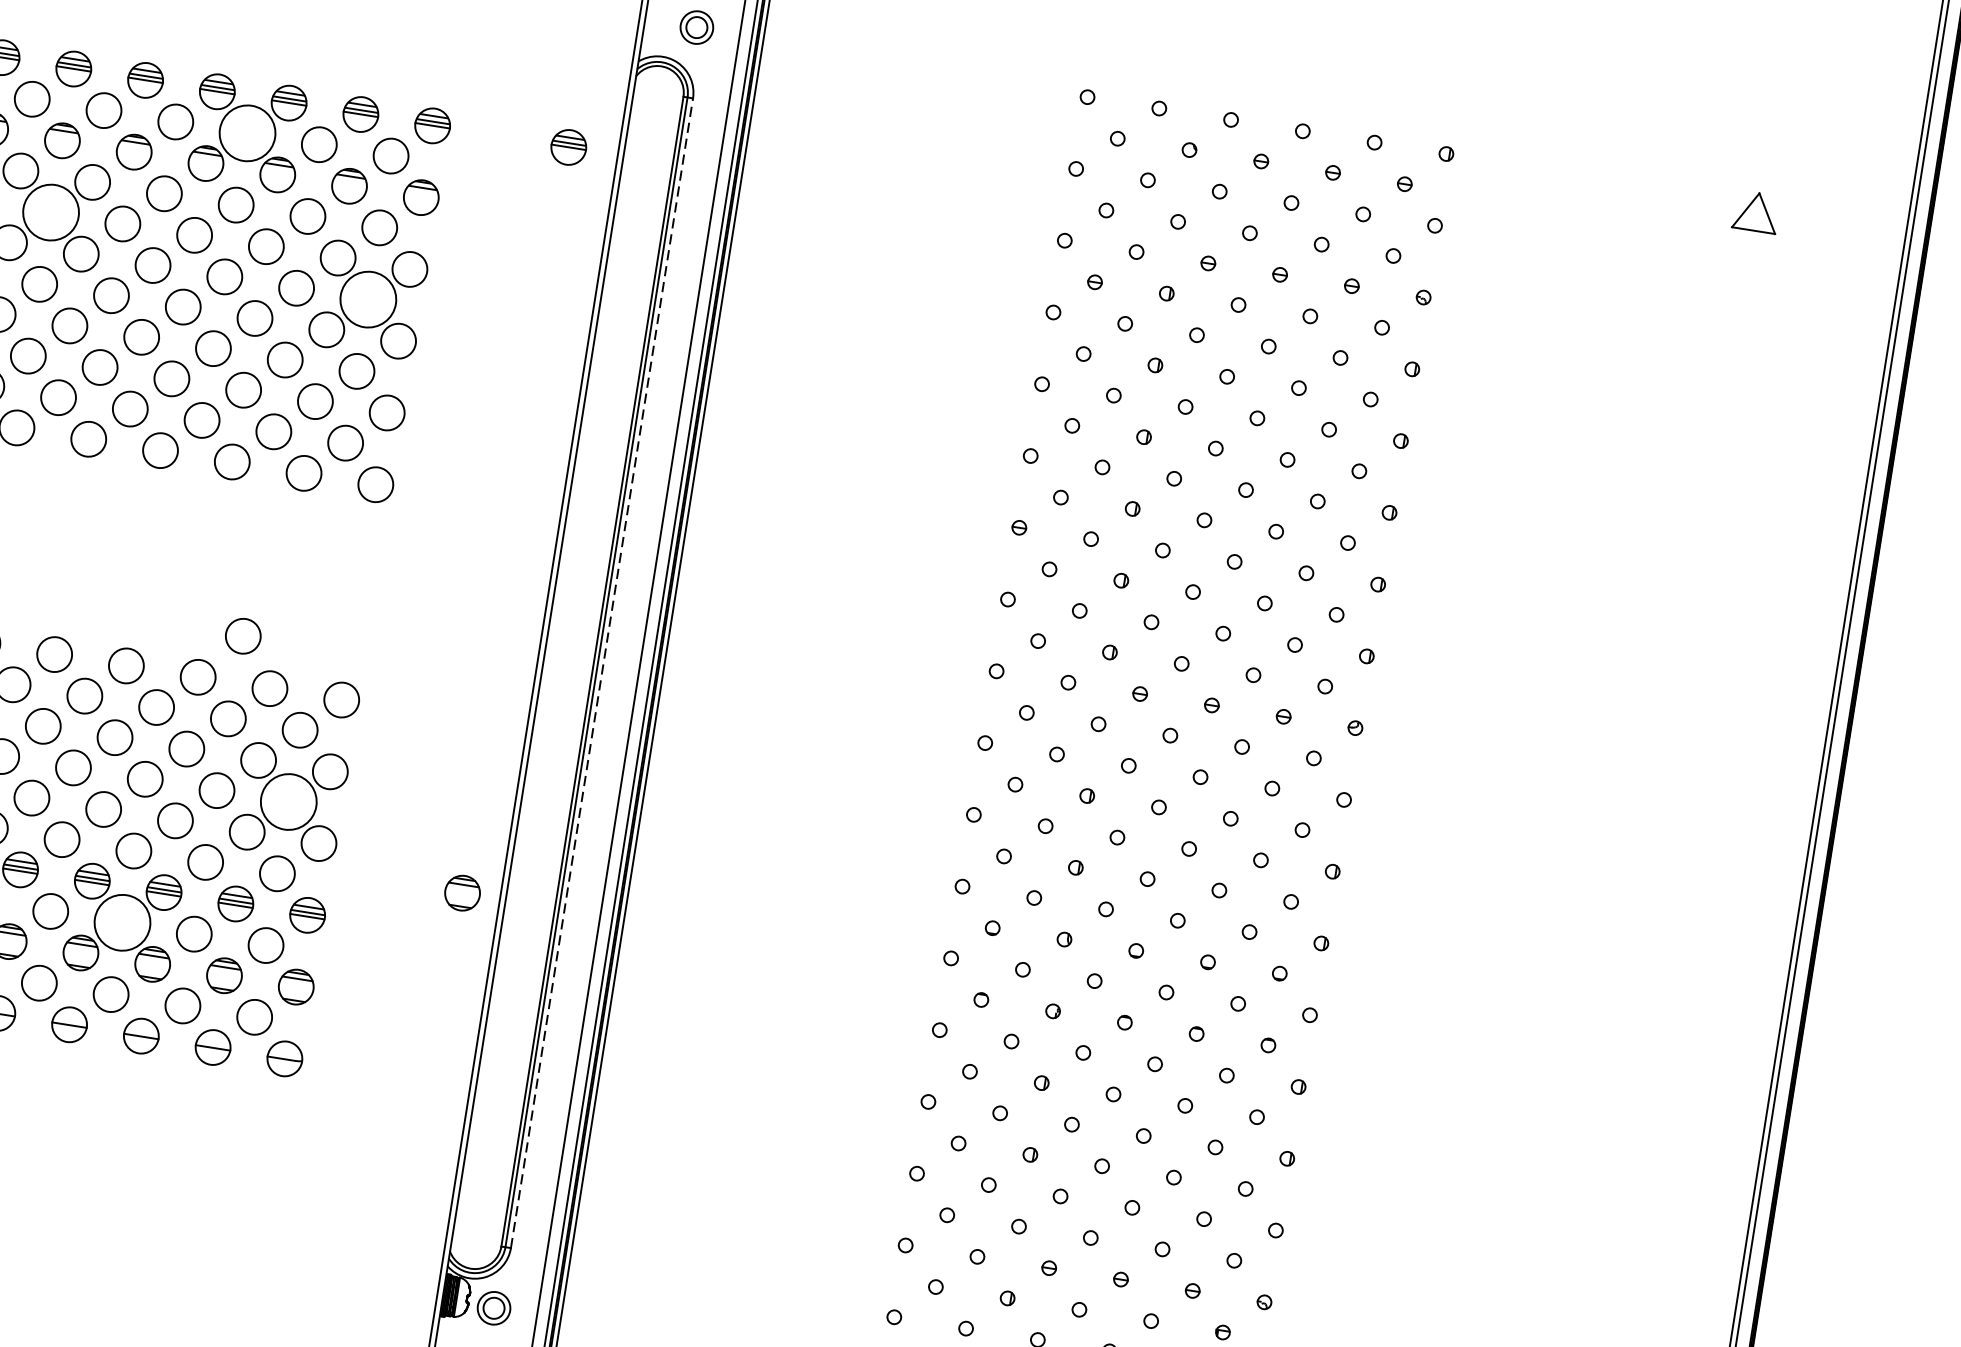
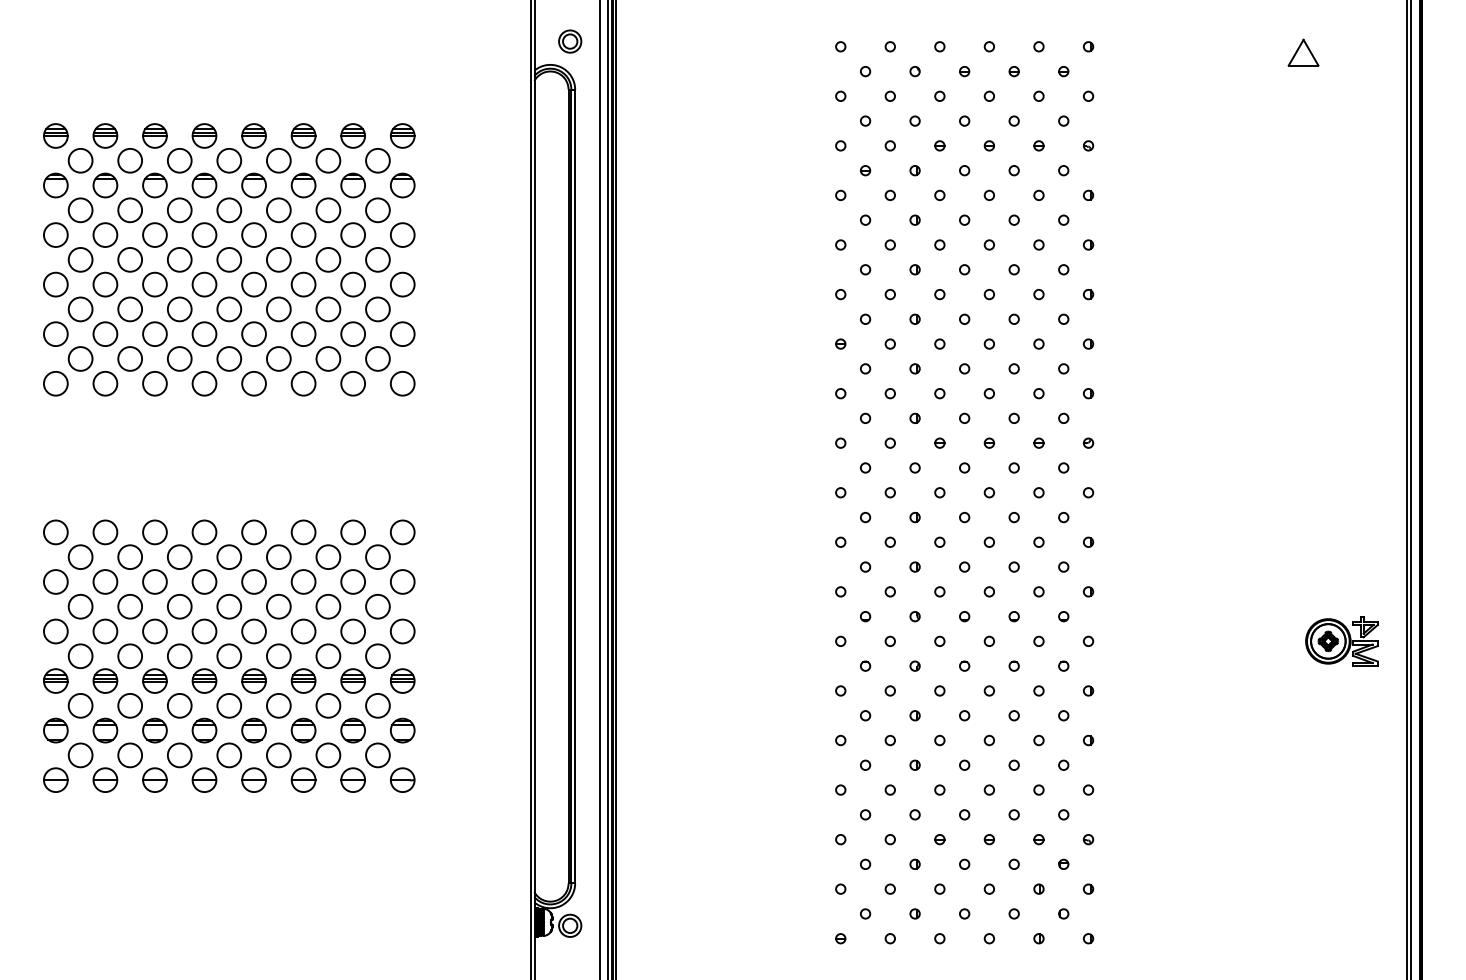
circle: (247, 132) -> (278, 160), size x0.62
part: (568, 146) -> (496, 135), removed
circle: (50, 211) -> (154, 234), size x0.62
circle: (367, 298) -> (377, 259), size x0.62
circle: (243, 635) -> (329, 499), removed
line: (602, 673) -> (575, 486), dashed -> solid
circle: (288, 801) -> (377, 606), size x0.62
part: (462, 892) -> (504, 649), removed
circle: (122, 922) -> (278, 705), size x0.62
part: (1676, 1073) -> (1341, 641), added

